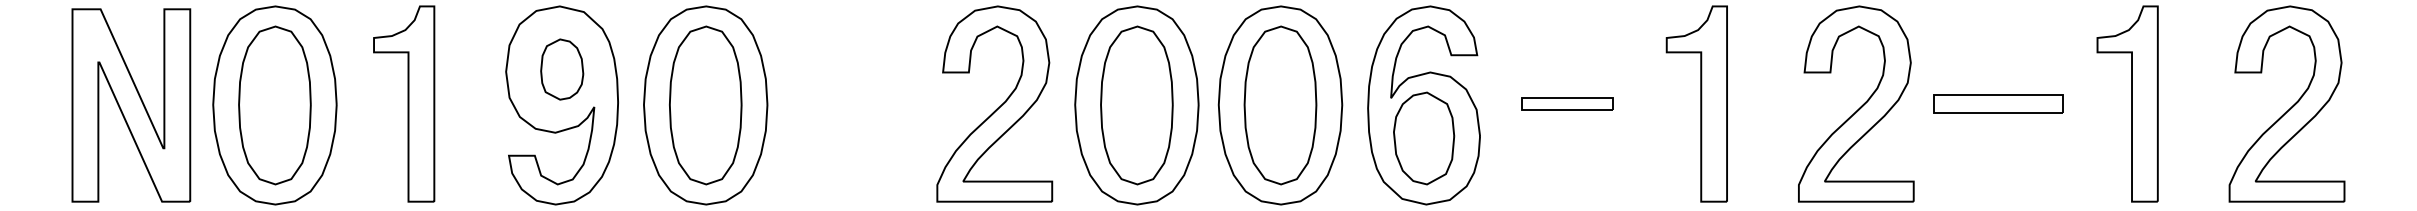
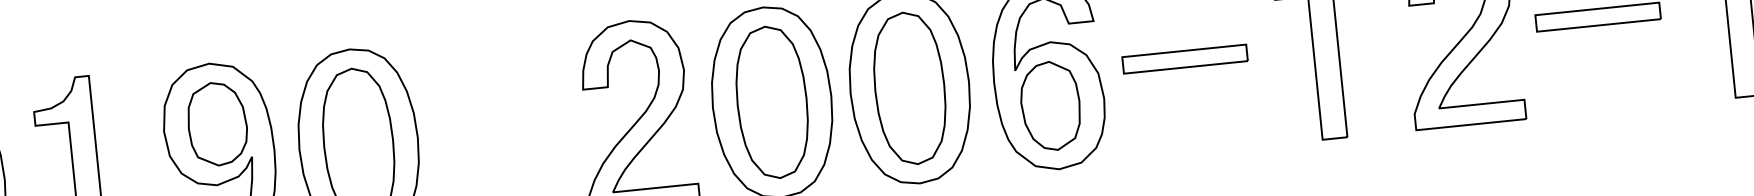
part: (562, 69) -> (217, 123), size x1.43
part: (1567, 103) -> (1184, 58), size x1.43

